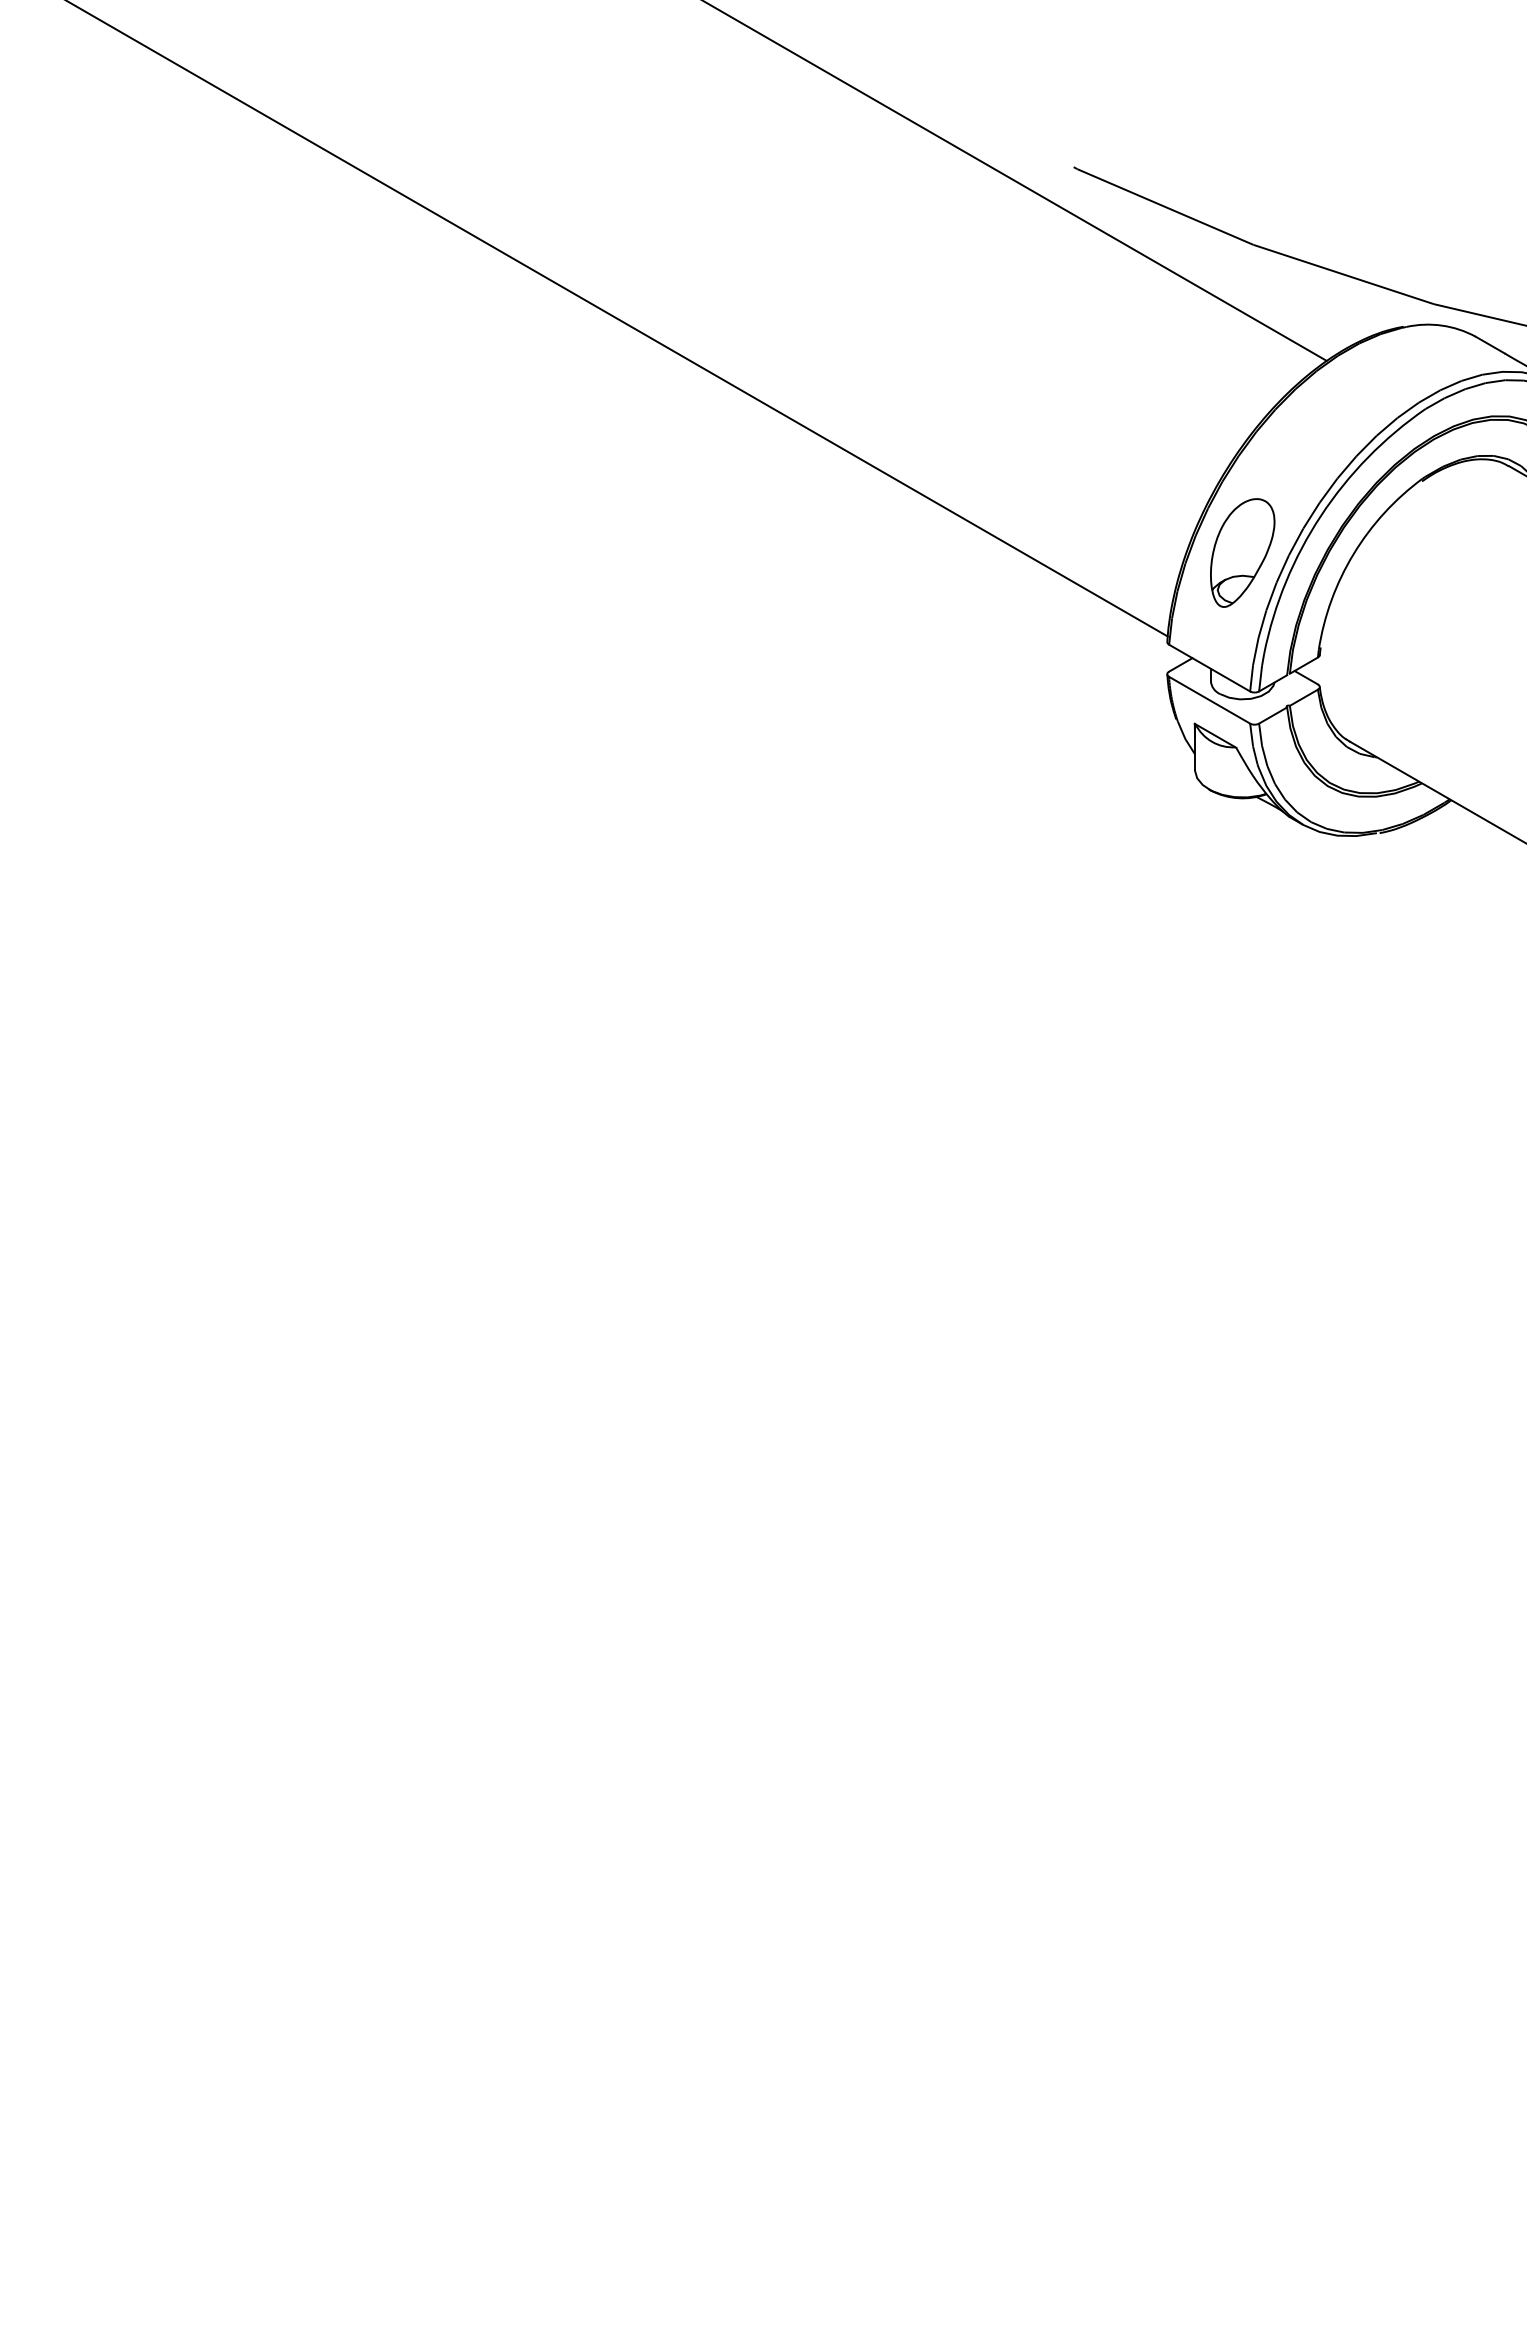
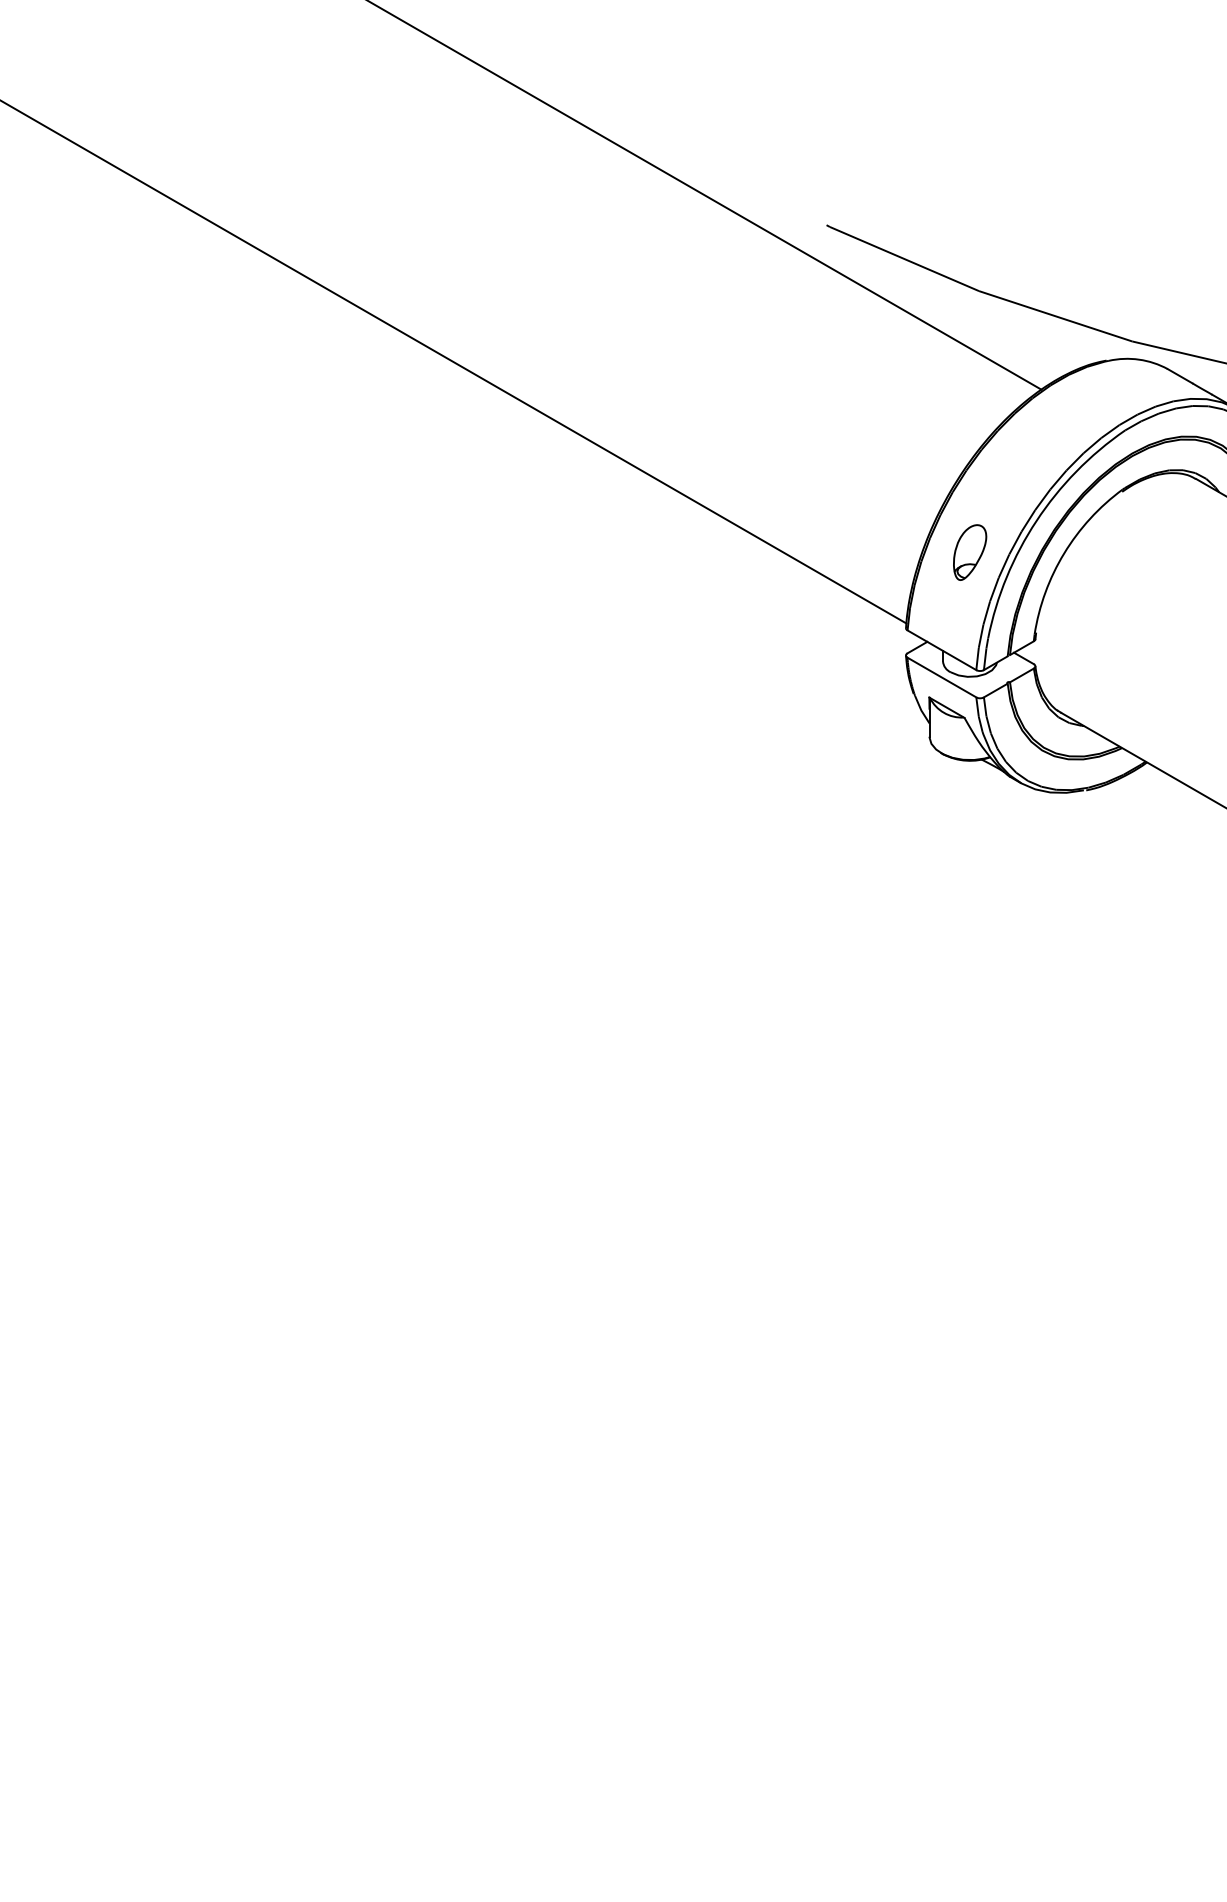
part: (1242, 552) -> (969, 552), size x0.6

